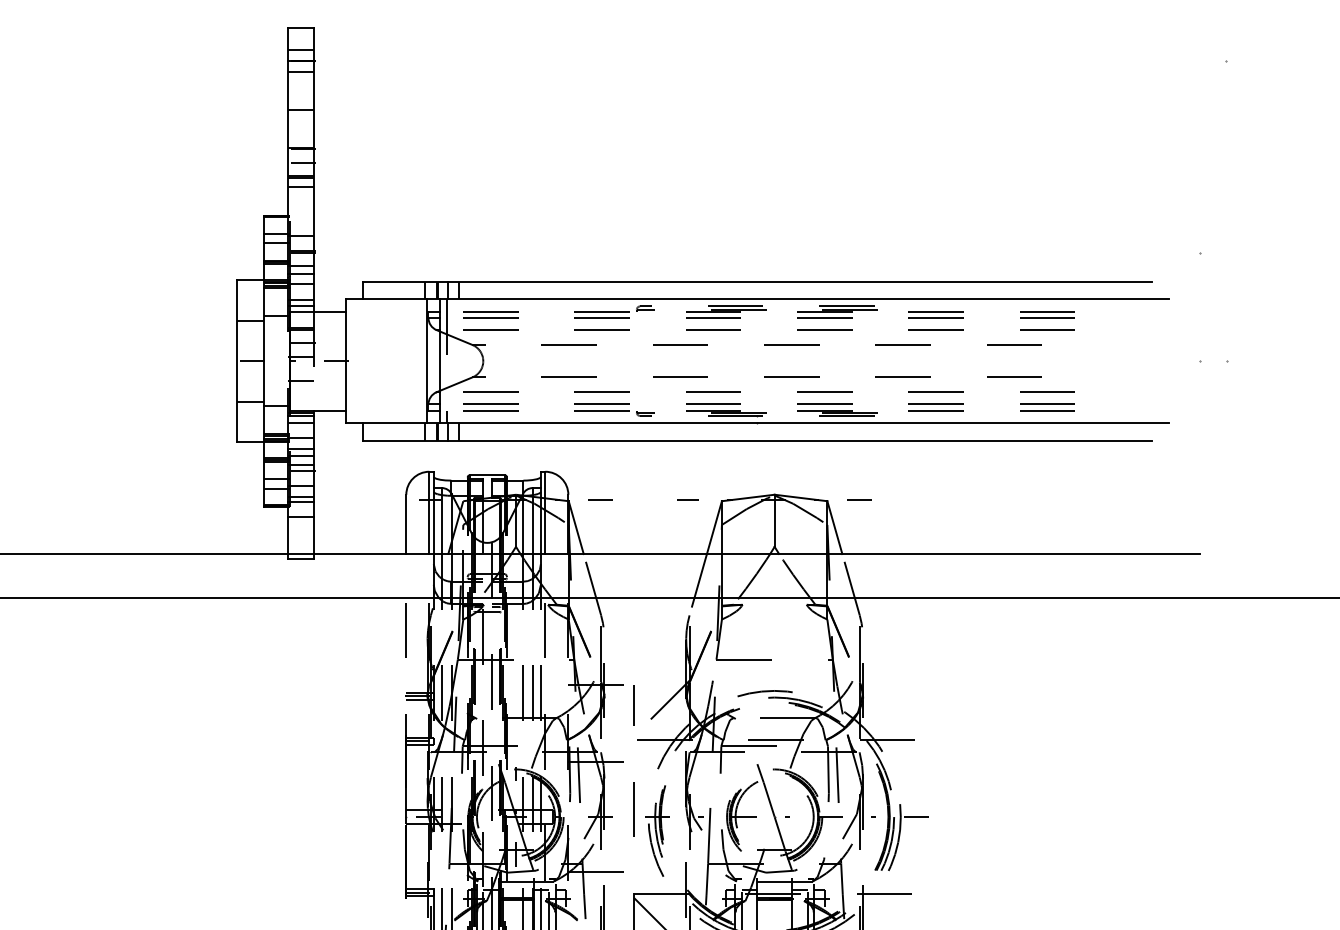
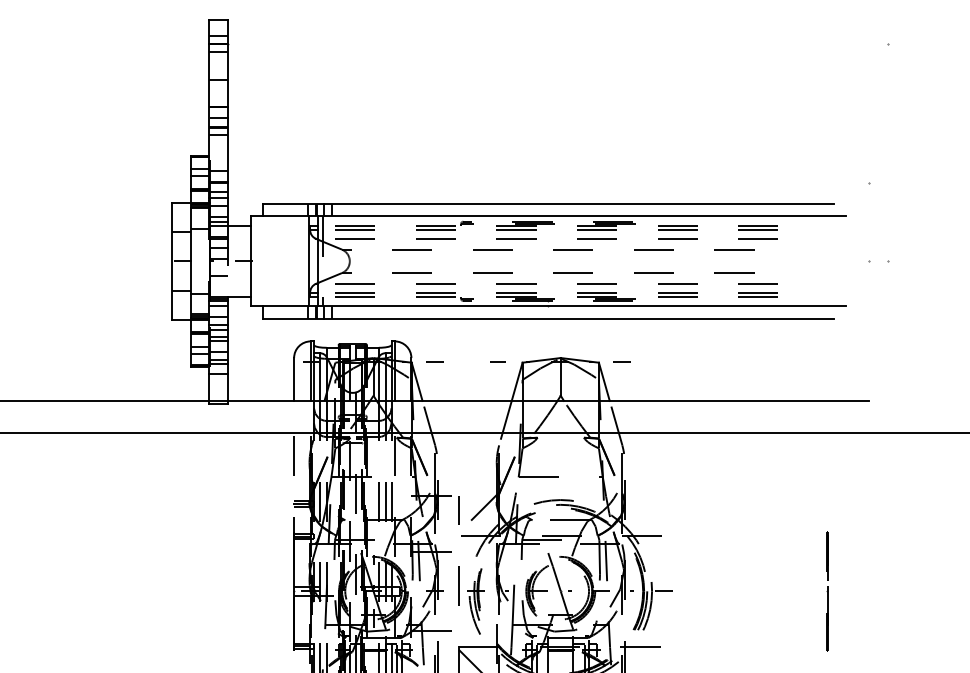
line: (1143, 816) -> (827, 590), added

